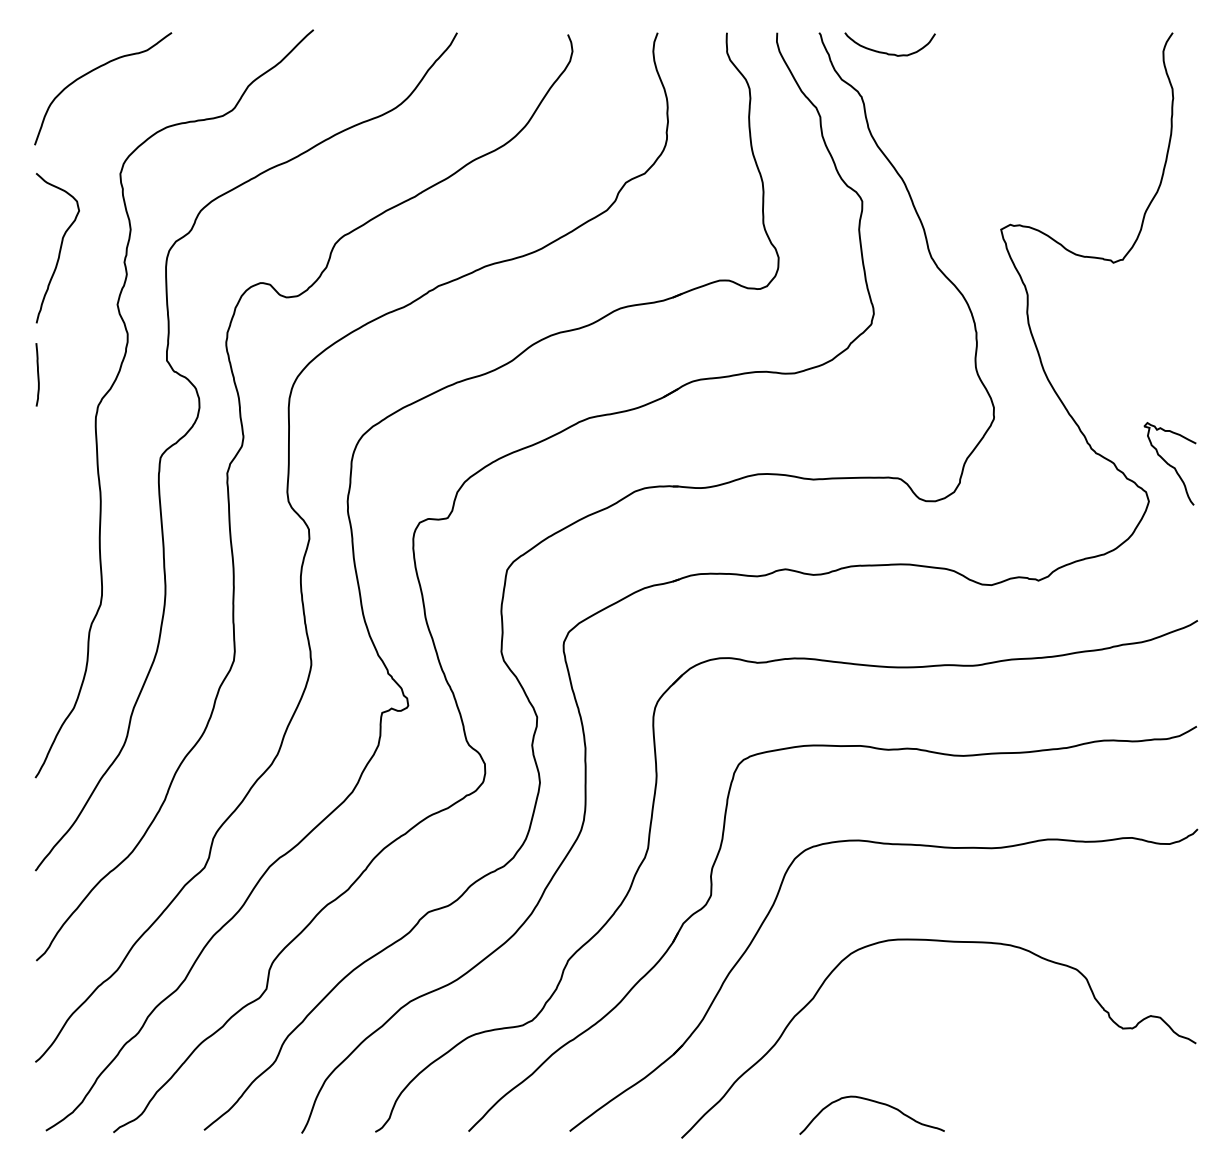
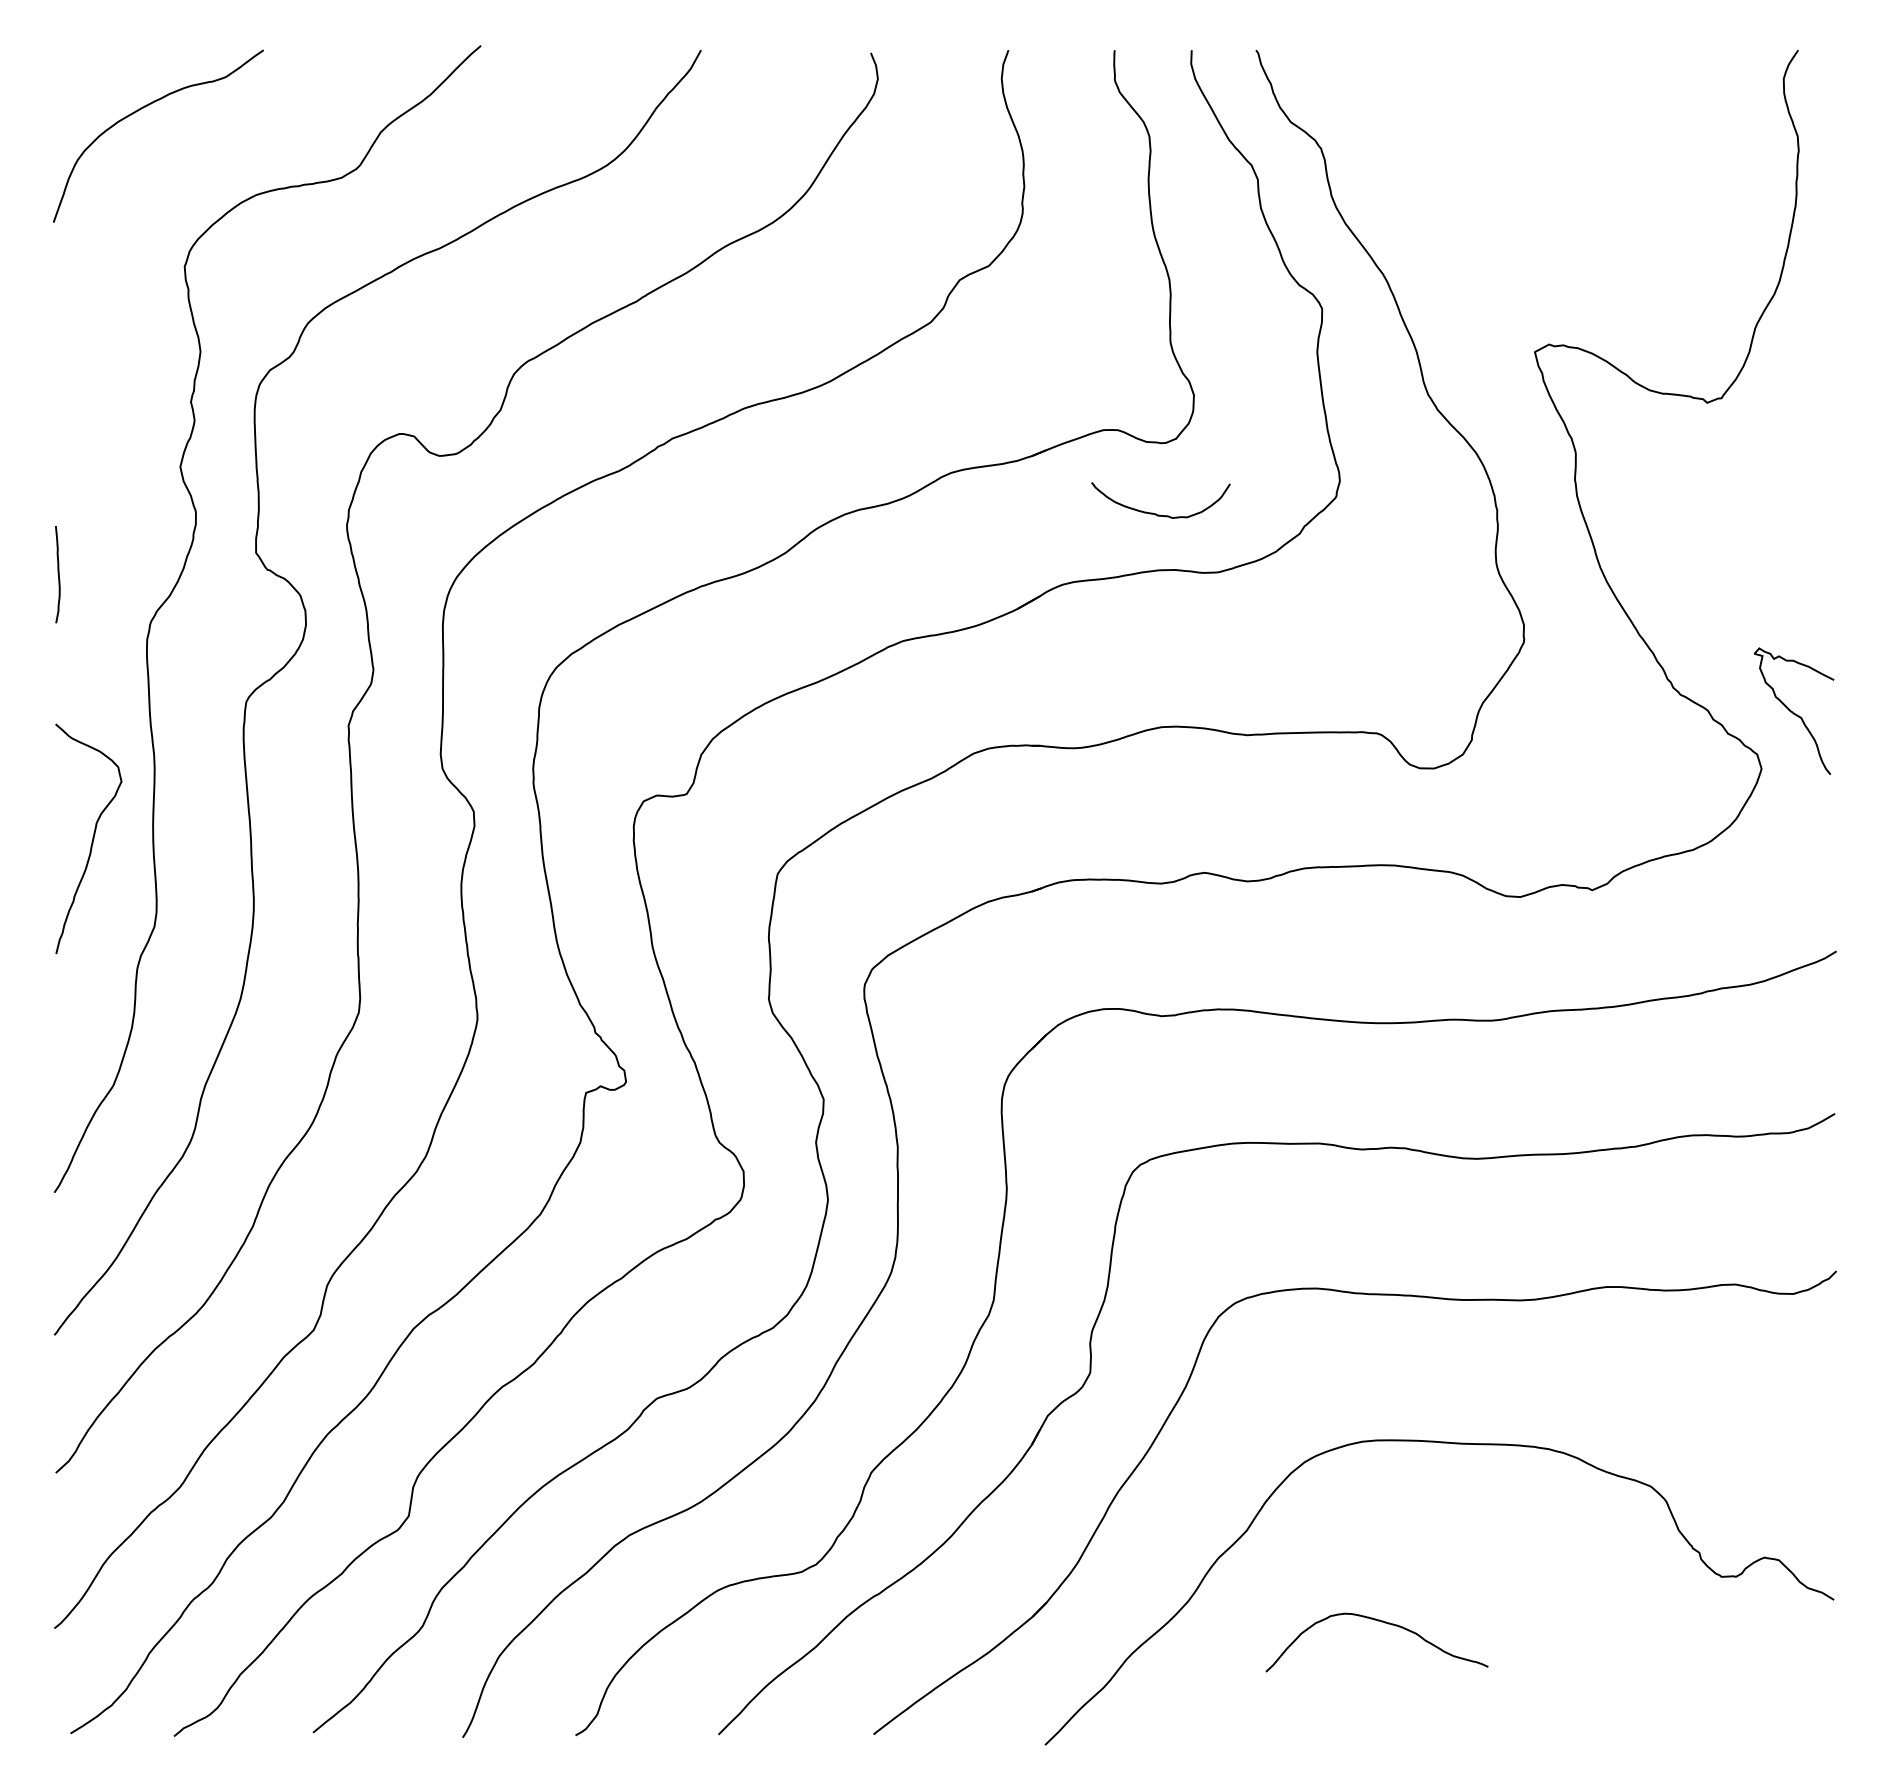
curve: (887, 52) -> (1156, 512), moved
curve: (59, 248) -> (91, 839), moved
curve: (874, 1102) -> (1380, 1622), moved

